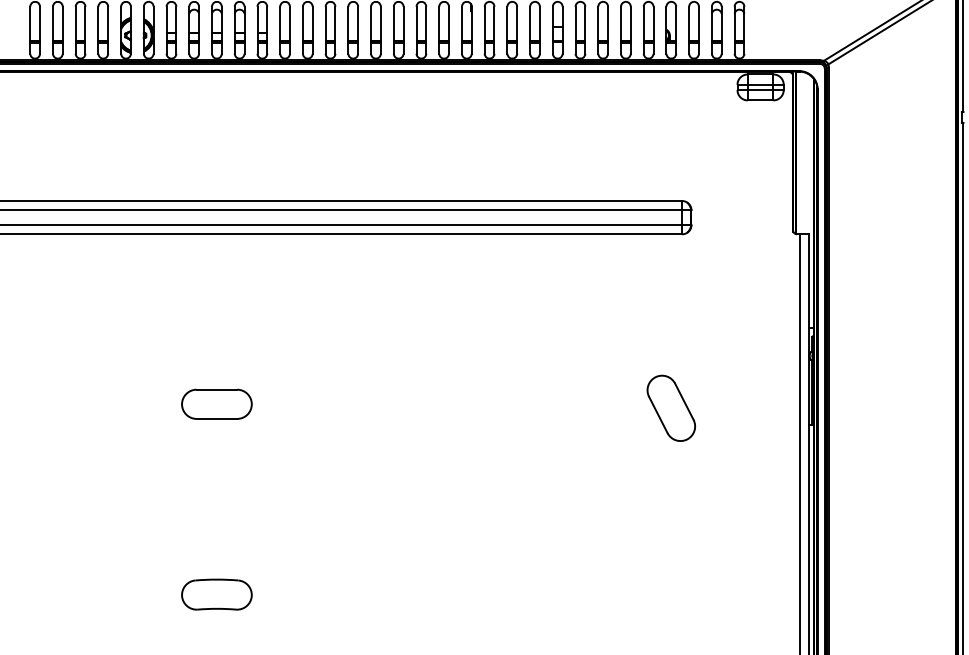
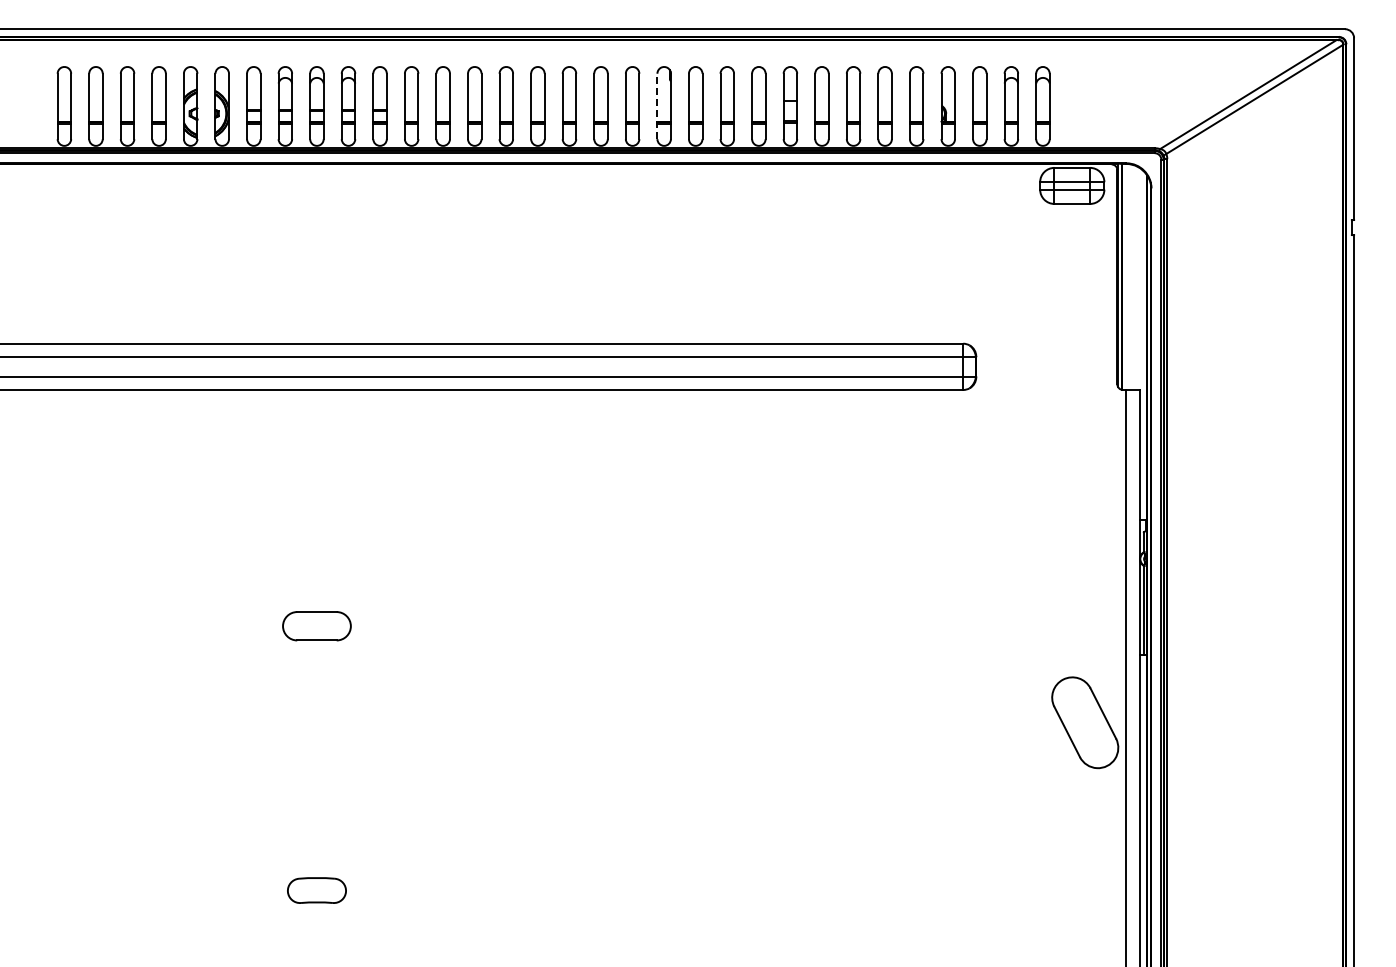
line: (462, 30) -> (657, 106), solid -> dashed
part: (216, 404) -> (316, 626), size x0.7
part: (671, 408) -> (1085, 722), moved
part: (216, 594) -> (316, 890), size x0.6

